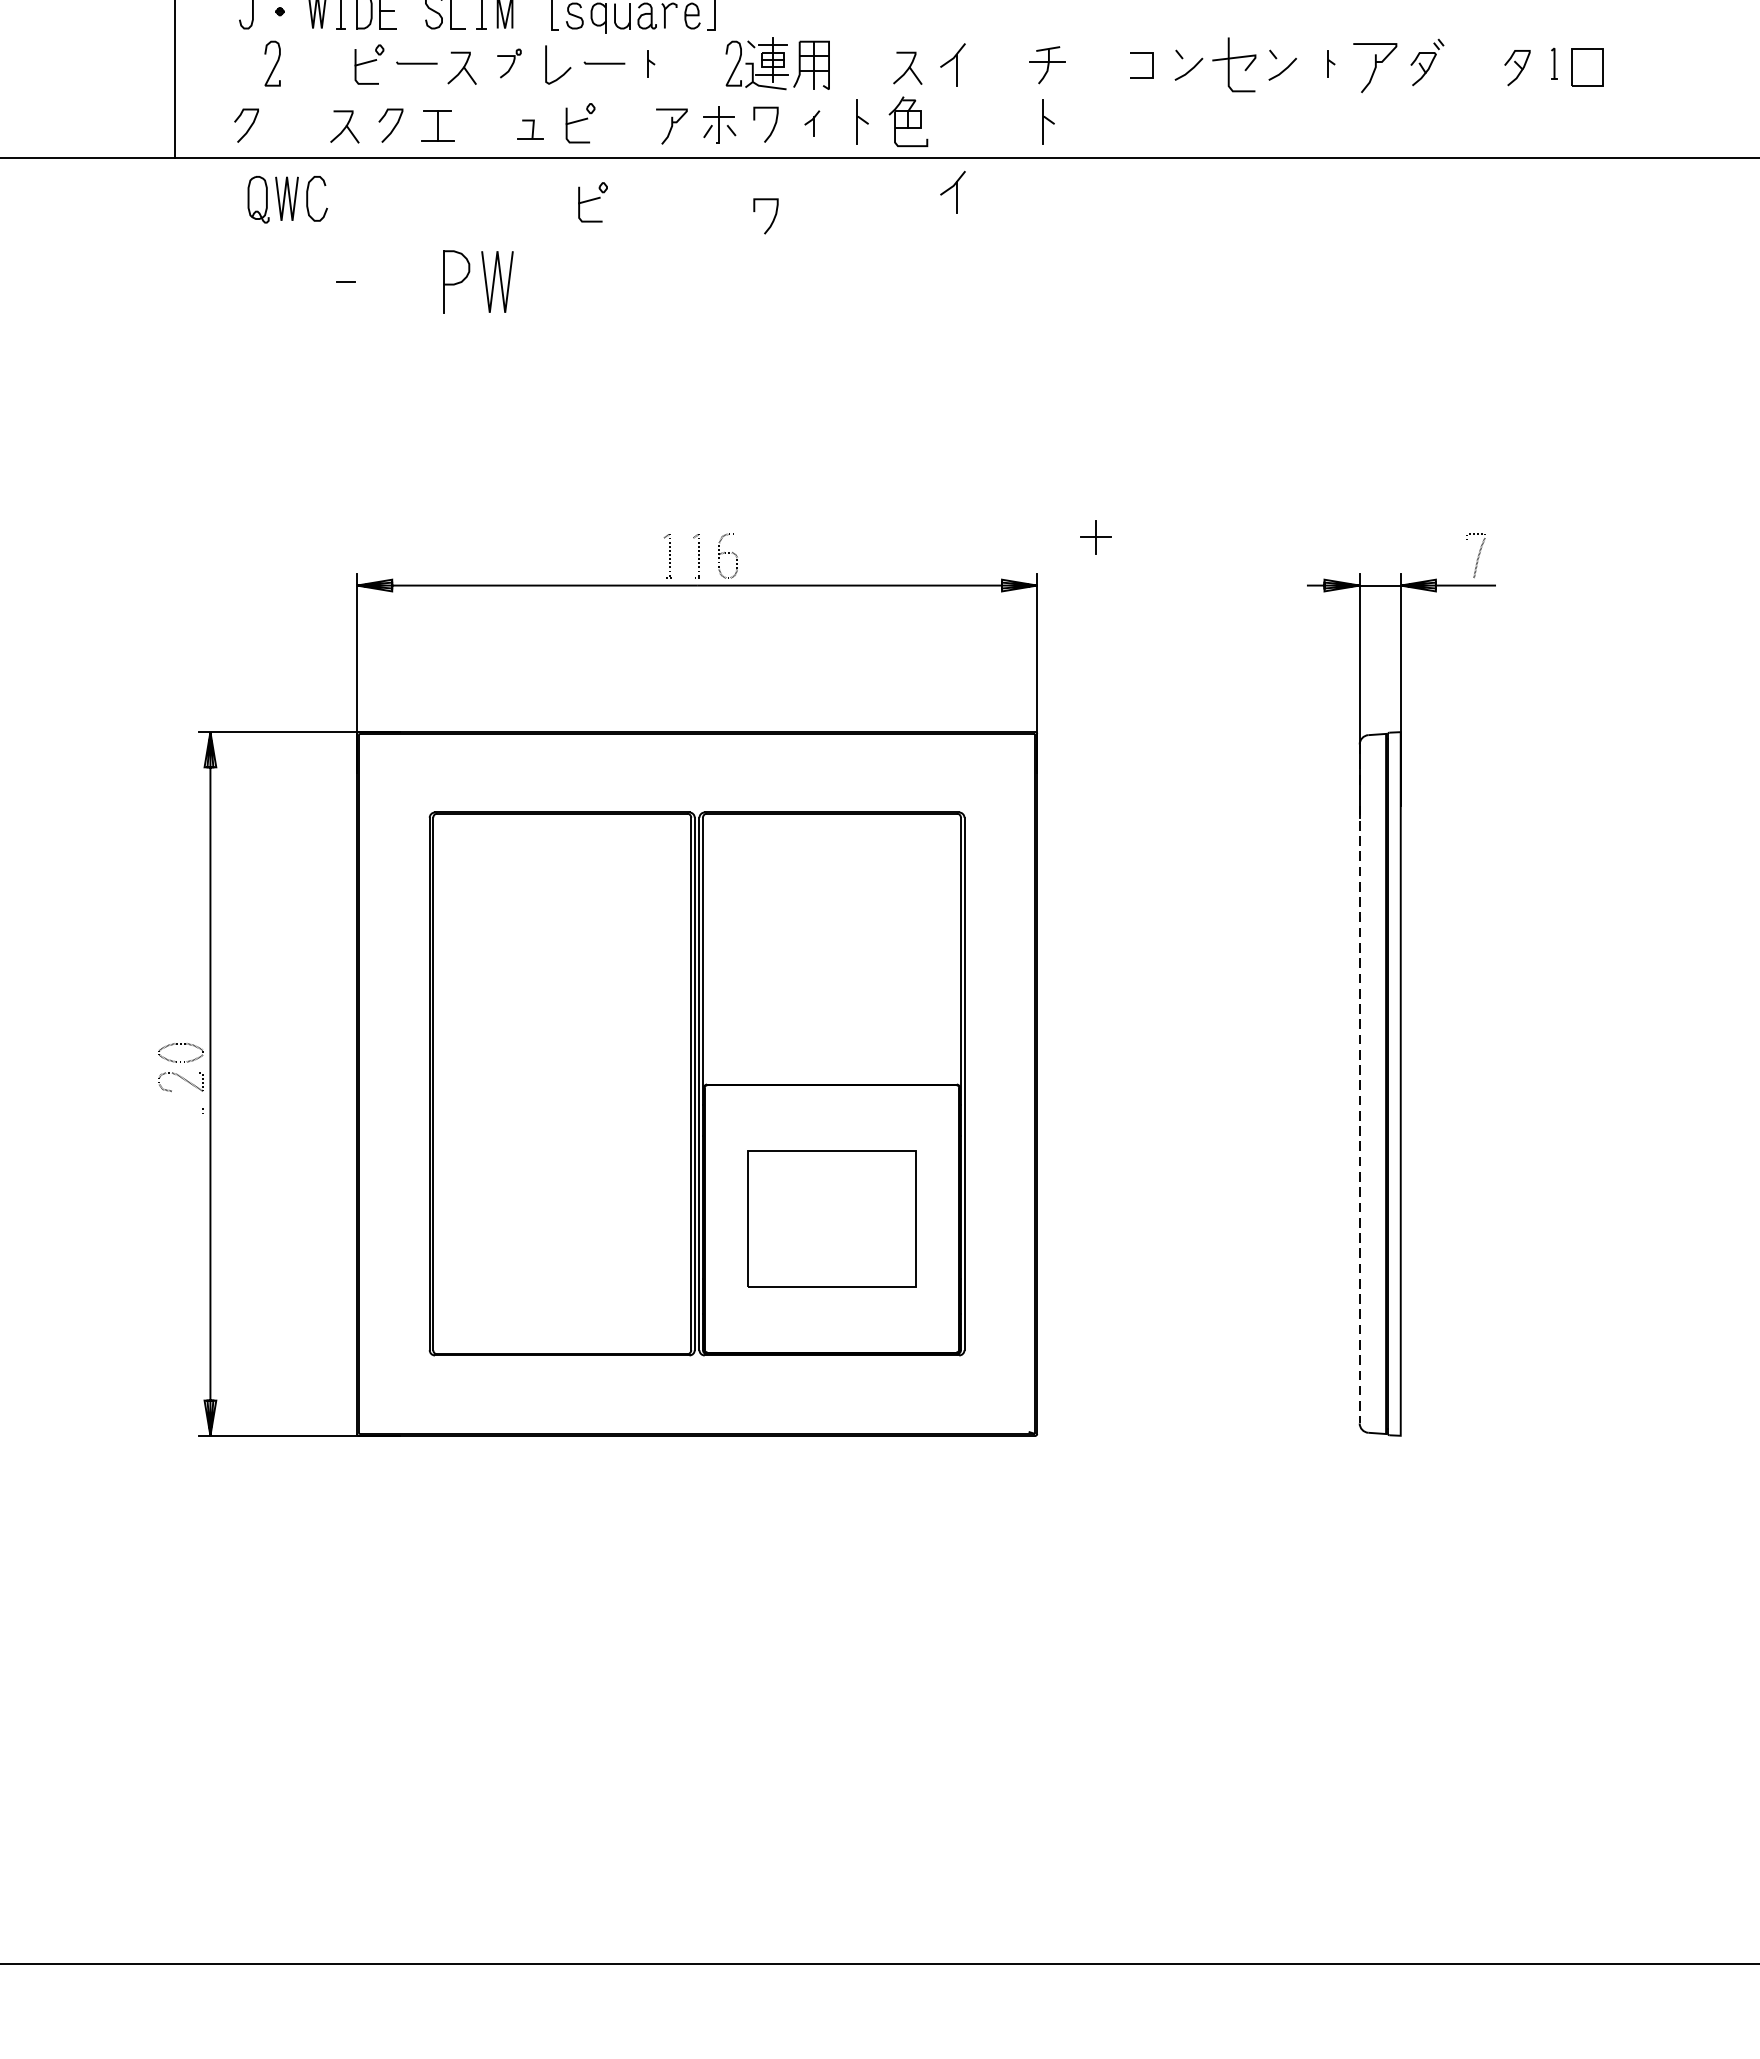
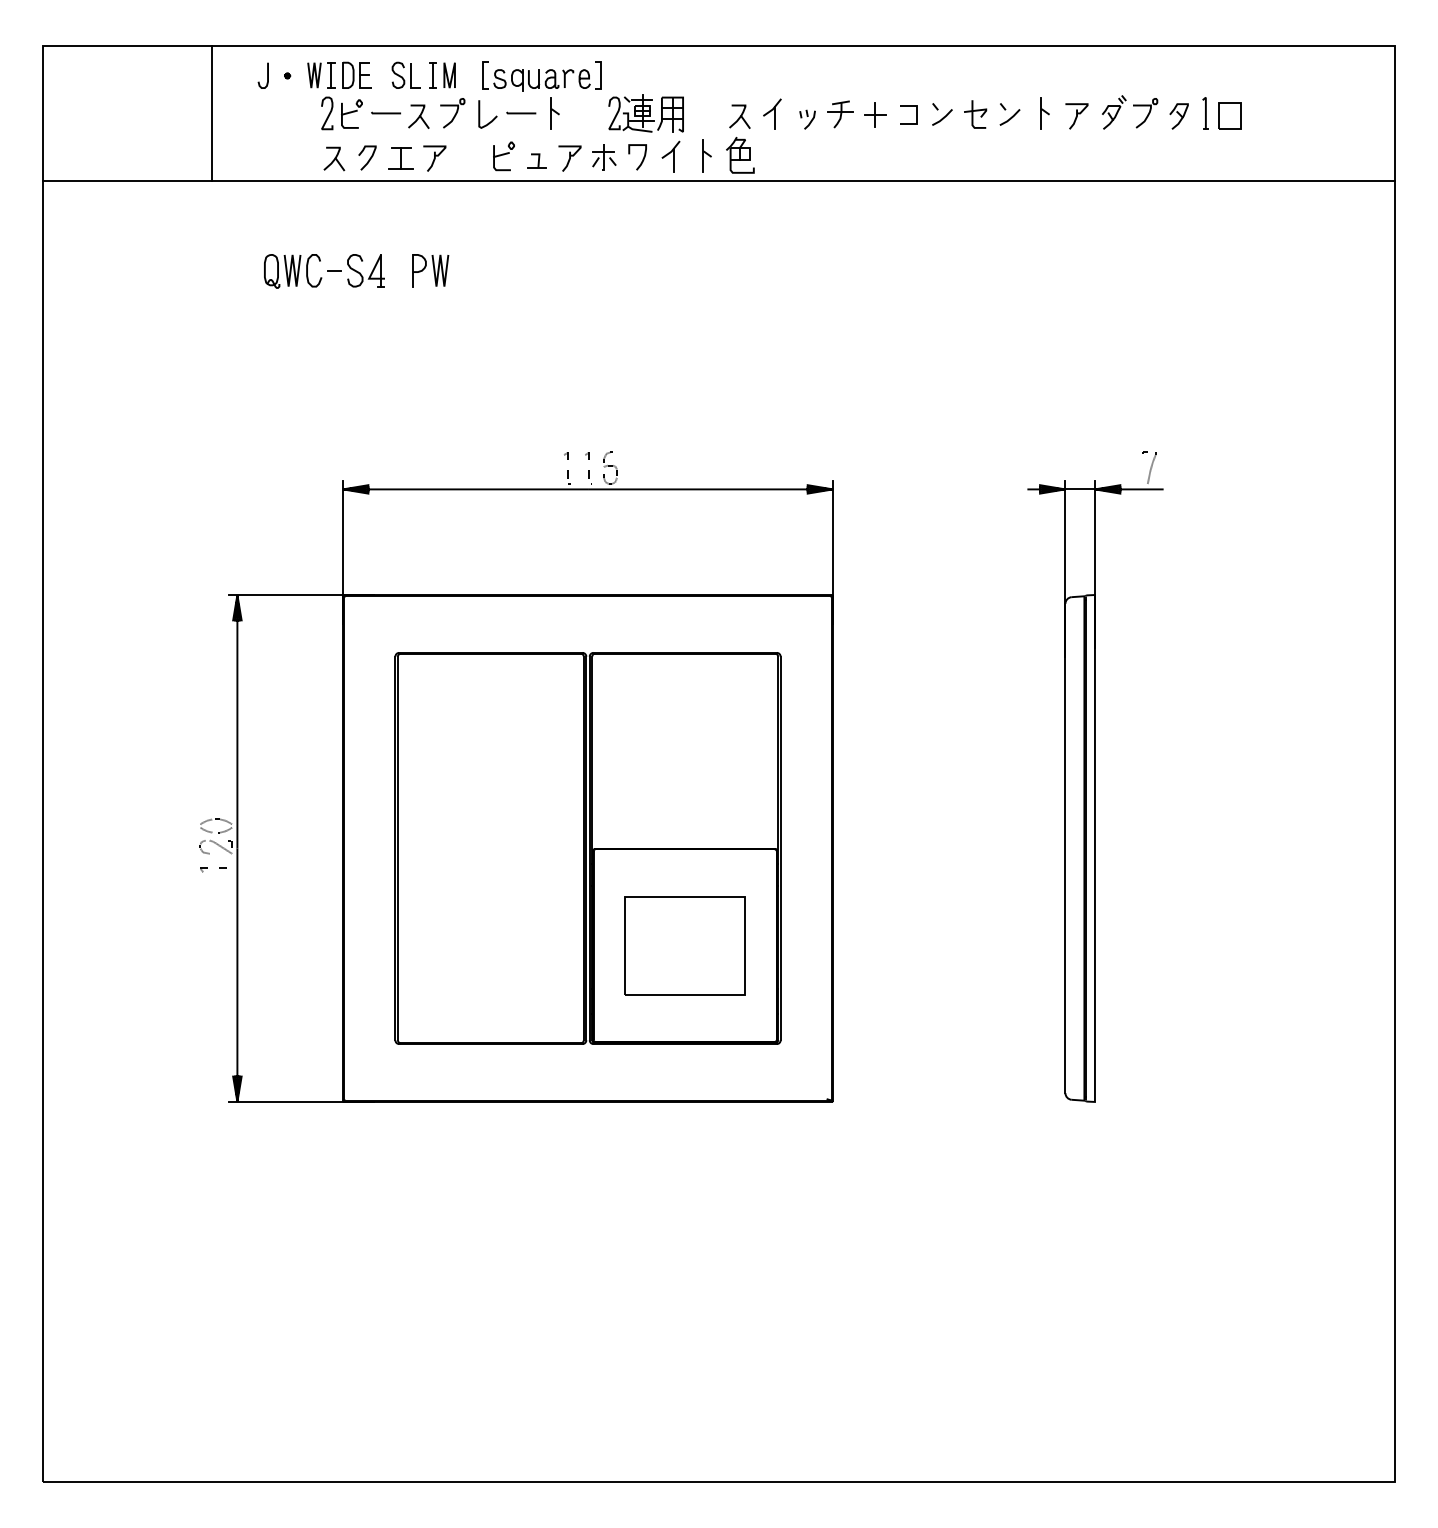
part: (508, 63) -> (452, 113), size x1.43
part: (650, 63) -> (554, 113), size x1.67
part: (1330, 63) -> (1044, 113), size x1.67
part: (1470, 63) -> (1145, 113), added
part: (1554, 63) -> (1205, 113), size x1.43
curve: (274, 65) -> (328, 114), moved
part: (1234, 65) -> (975, 114), size x0.71
part: (1375, 67) -> (1076, 116), size x0.71
part: (1001, 72) -> (807, 119), added
part: (1047, 122) -> (840, 155), removed
part: (811, 123) -> (670, 156), size x1.67
curve: (249, 126) -> (265, 158), removed
part: (484, 126) -> (434, 158), added
part: (529, 129) -> (536, 160), moved
part: (953, 191) -> (772, 205), removed
part: (288, 199) -> (293, 271), moved
part: (592, 202) -> (512, 213), removed
curve: (772, 219) -> (642, 225), removed
part: (388, 281) -> (365, 270), added
part: (478, 281) -> (430, 270), size x0.71
part: (1096, 537) -> (875, 114), moved
line: (1359, 1083) -> (1065, 848), dashed -> solid
line: (168, 1111) -> (207, 868), added

